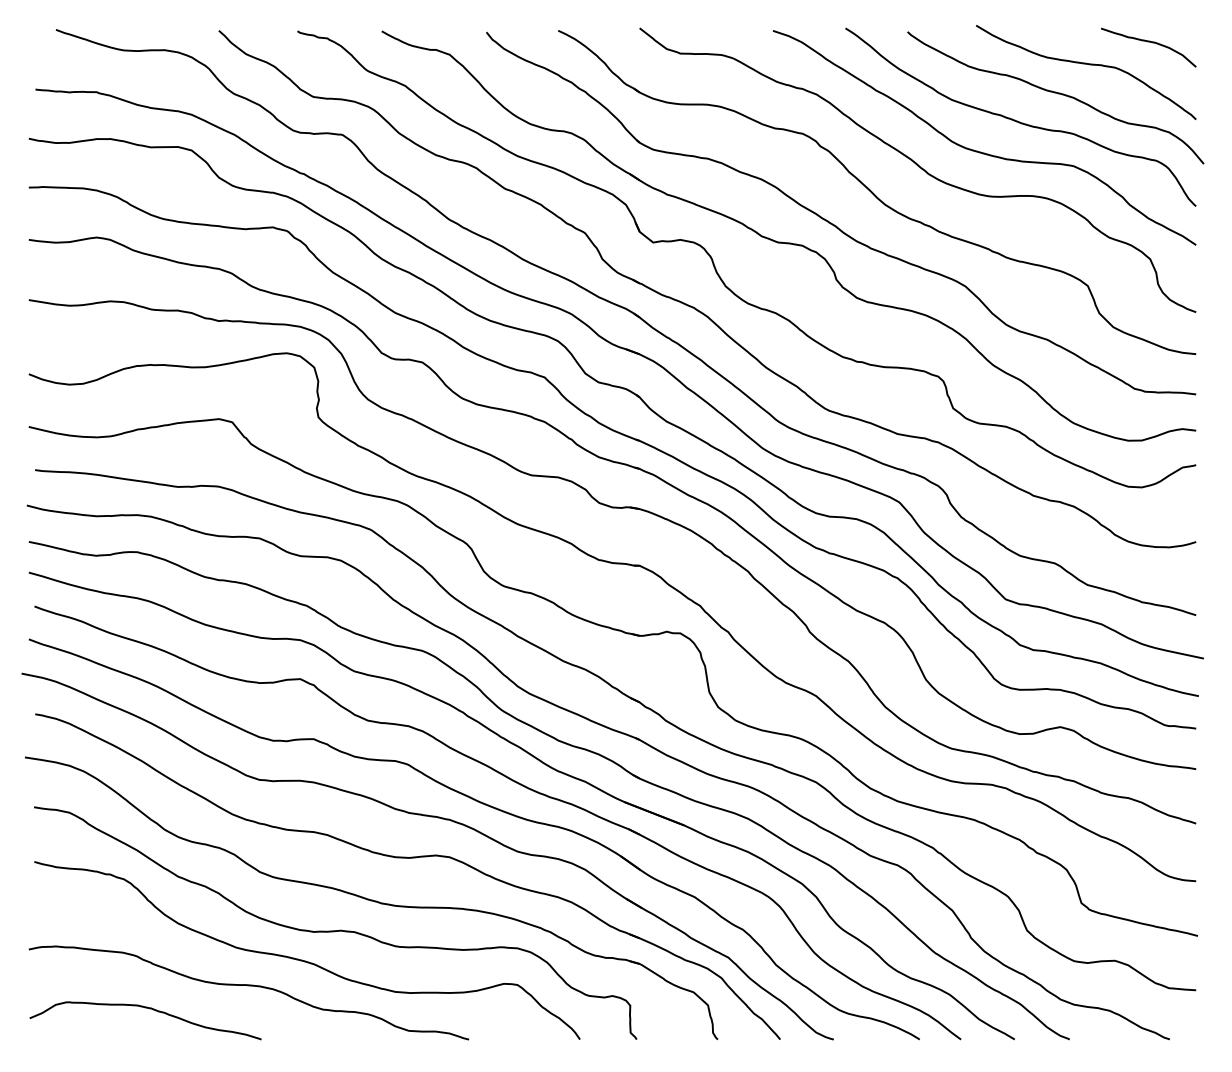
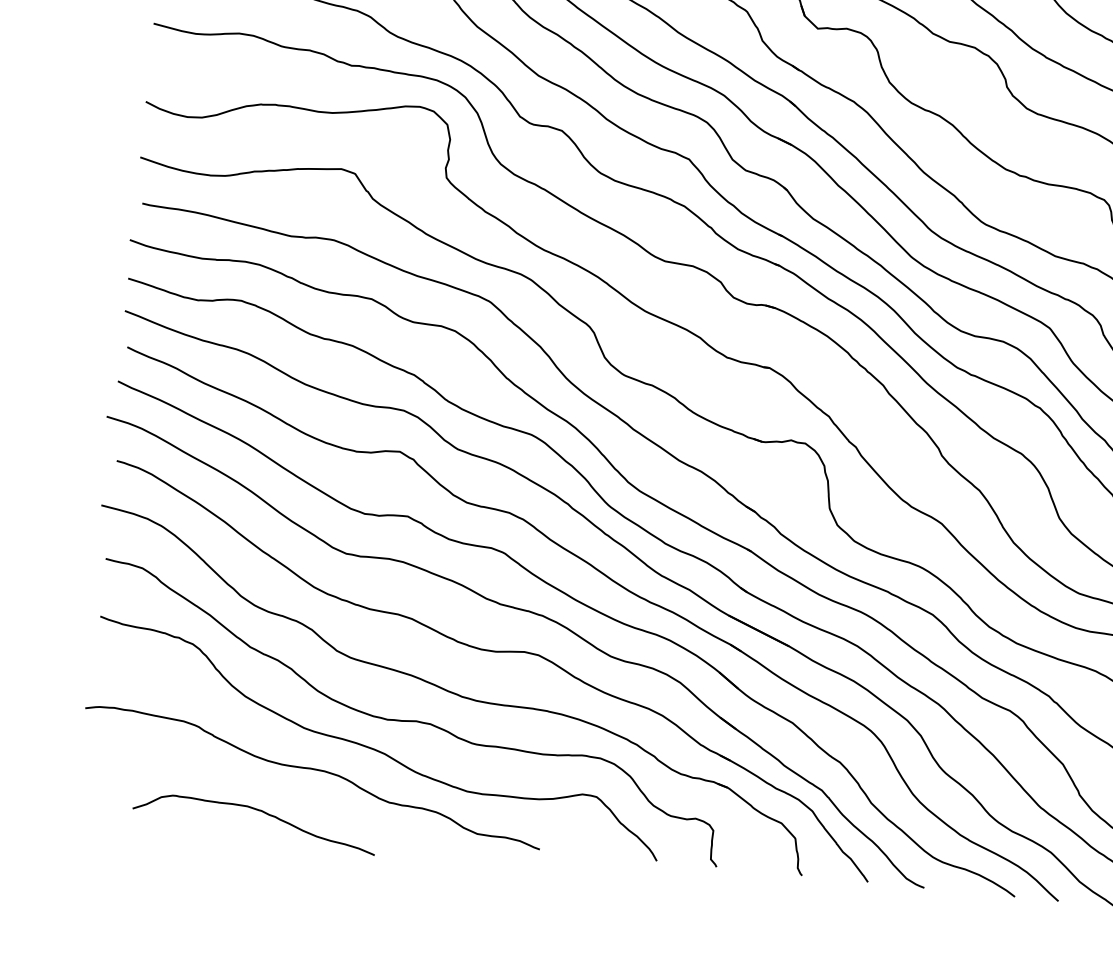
curve: (149, 1009) -> (259, 811), moved

